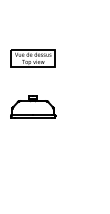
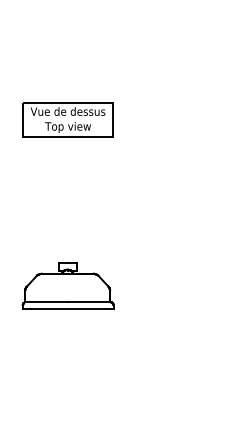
part: (33, 106) -> (68, 284), moved

